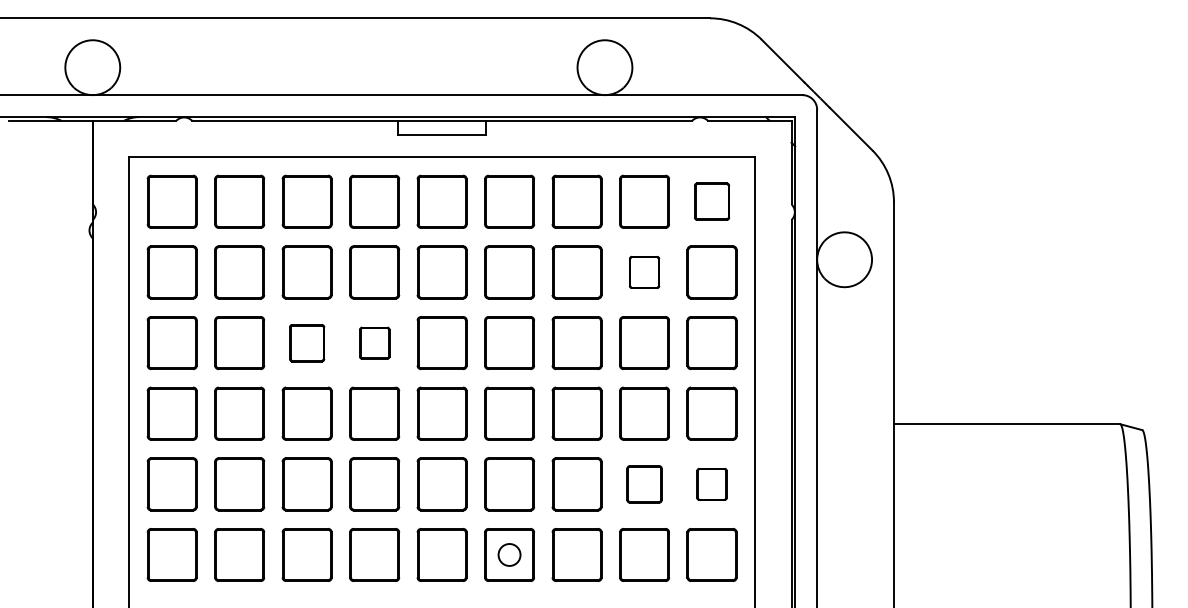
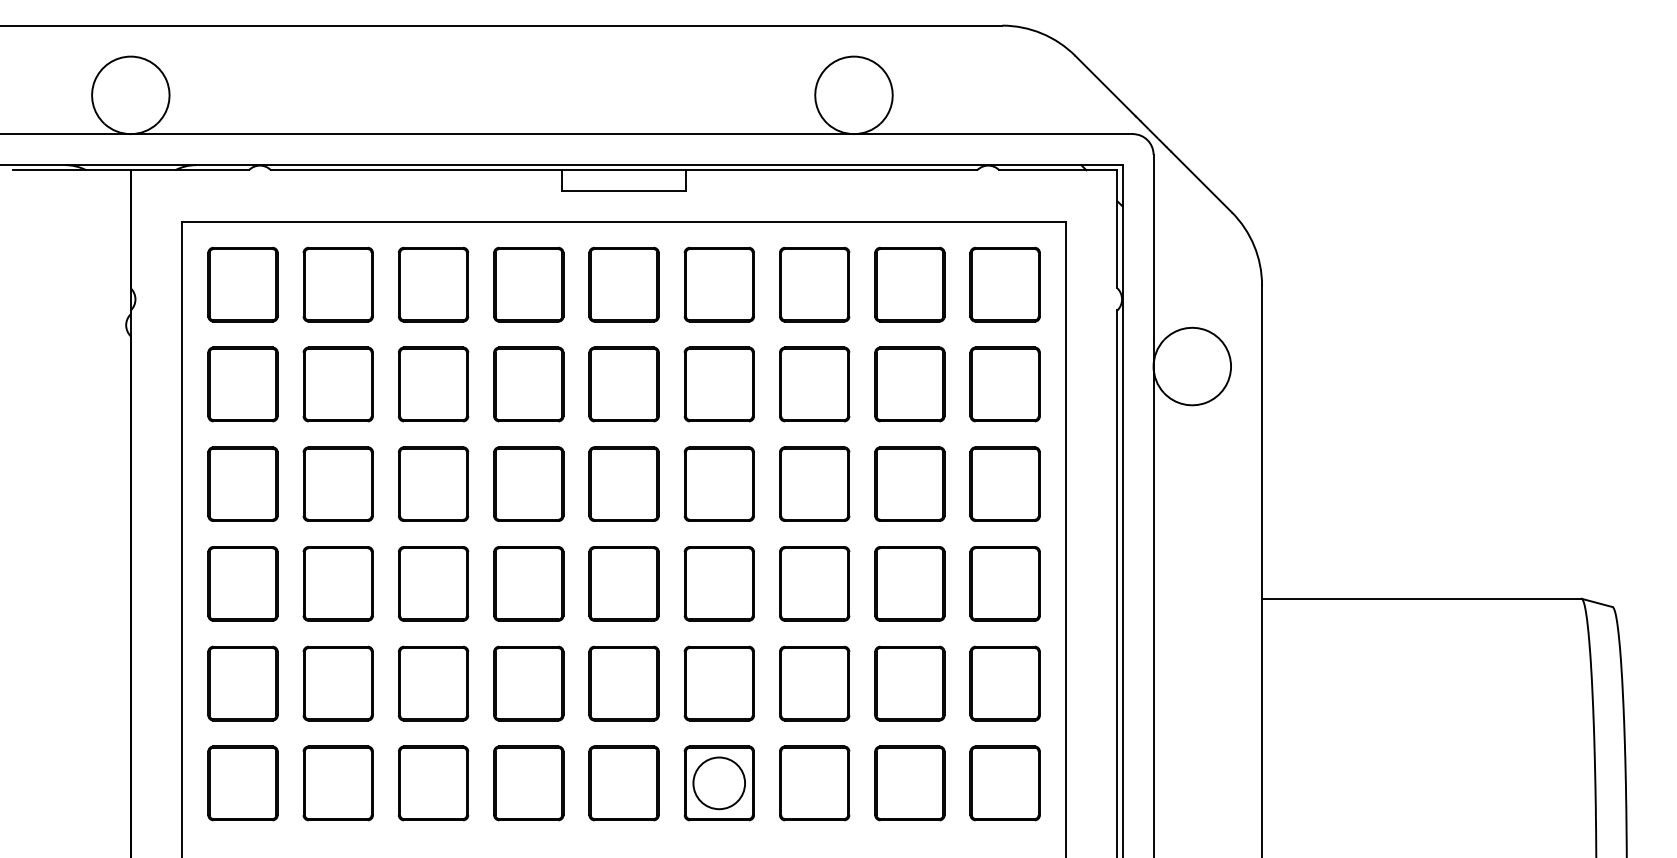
part: (711, 201) -> (1004, 284), size x1.43
part: (644, 272) -> (909, 384), size x1.67
part: (306, 343) -> (432, 484), size x1.43
part: (374, 343) -> (528, 484), size x1.67
part: (644, 484) -> (909, 683), size x1.43
part: (711, 484) -> (1004, 683), size x1.67
circle: (509, 554) -> (719, 782), size x1.67

